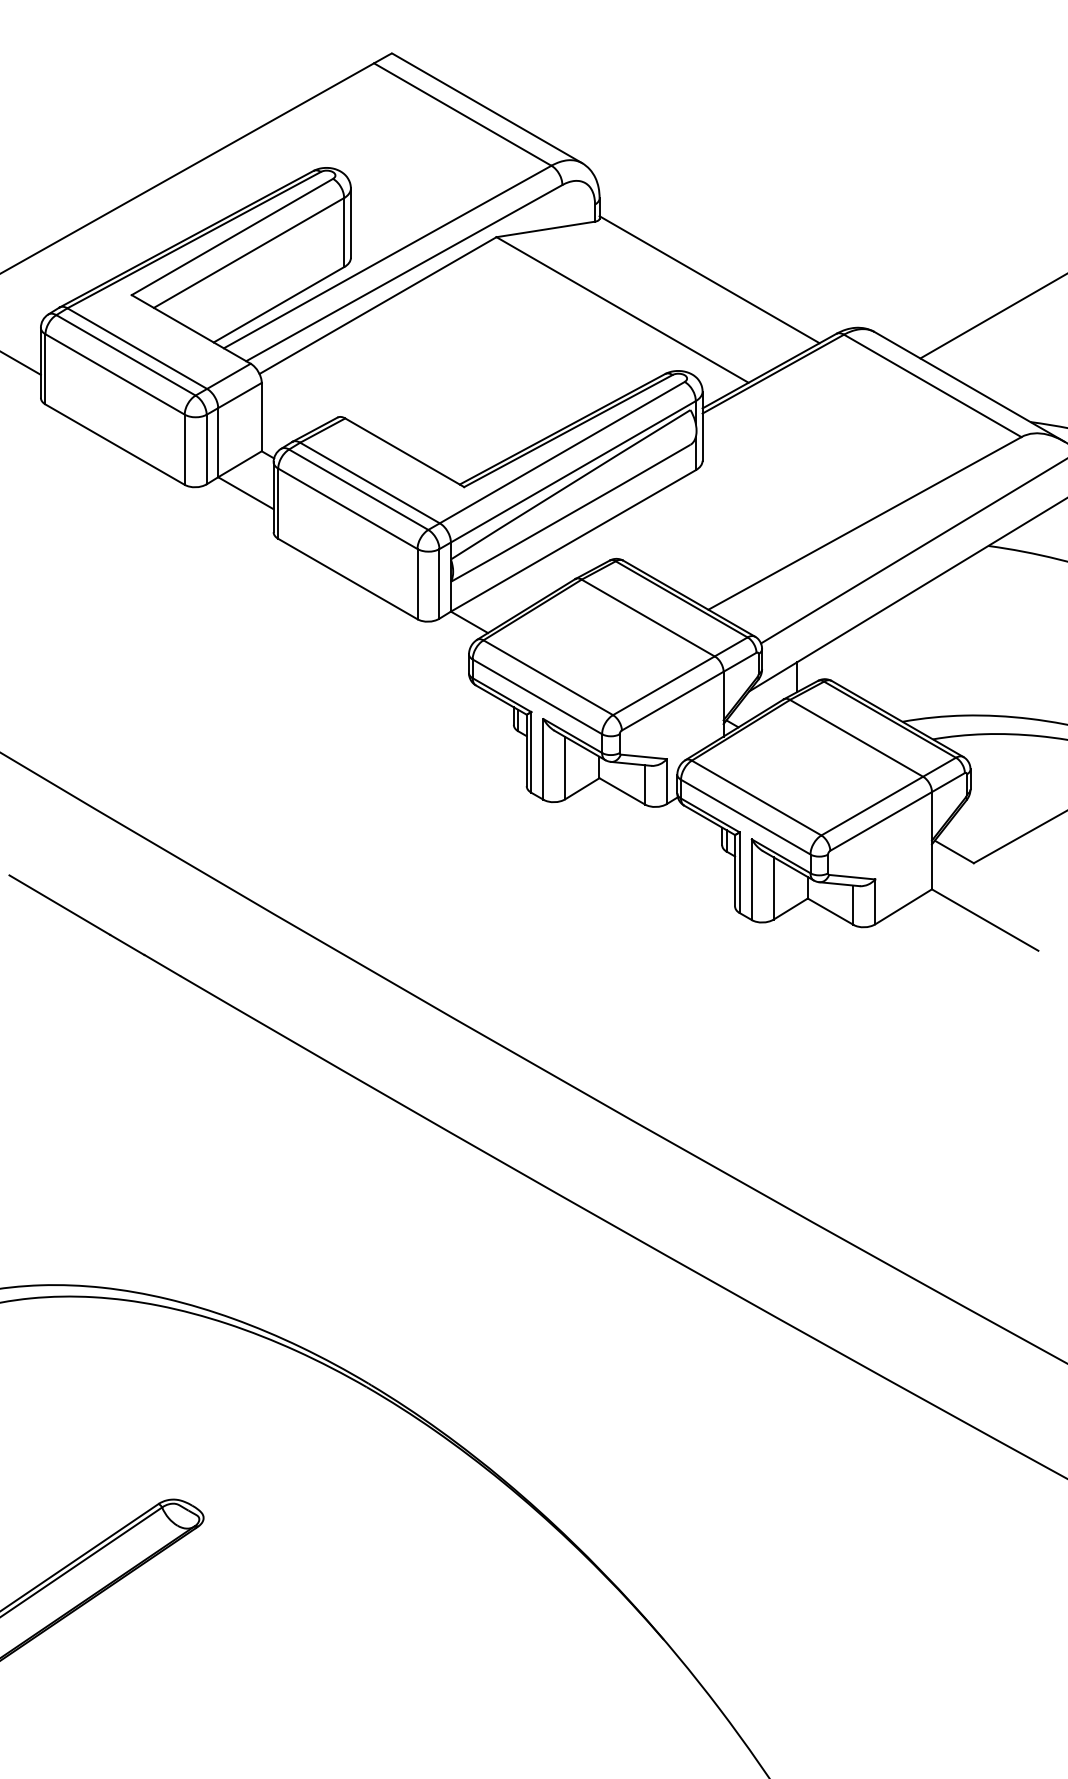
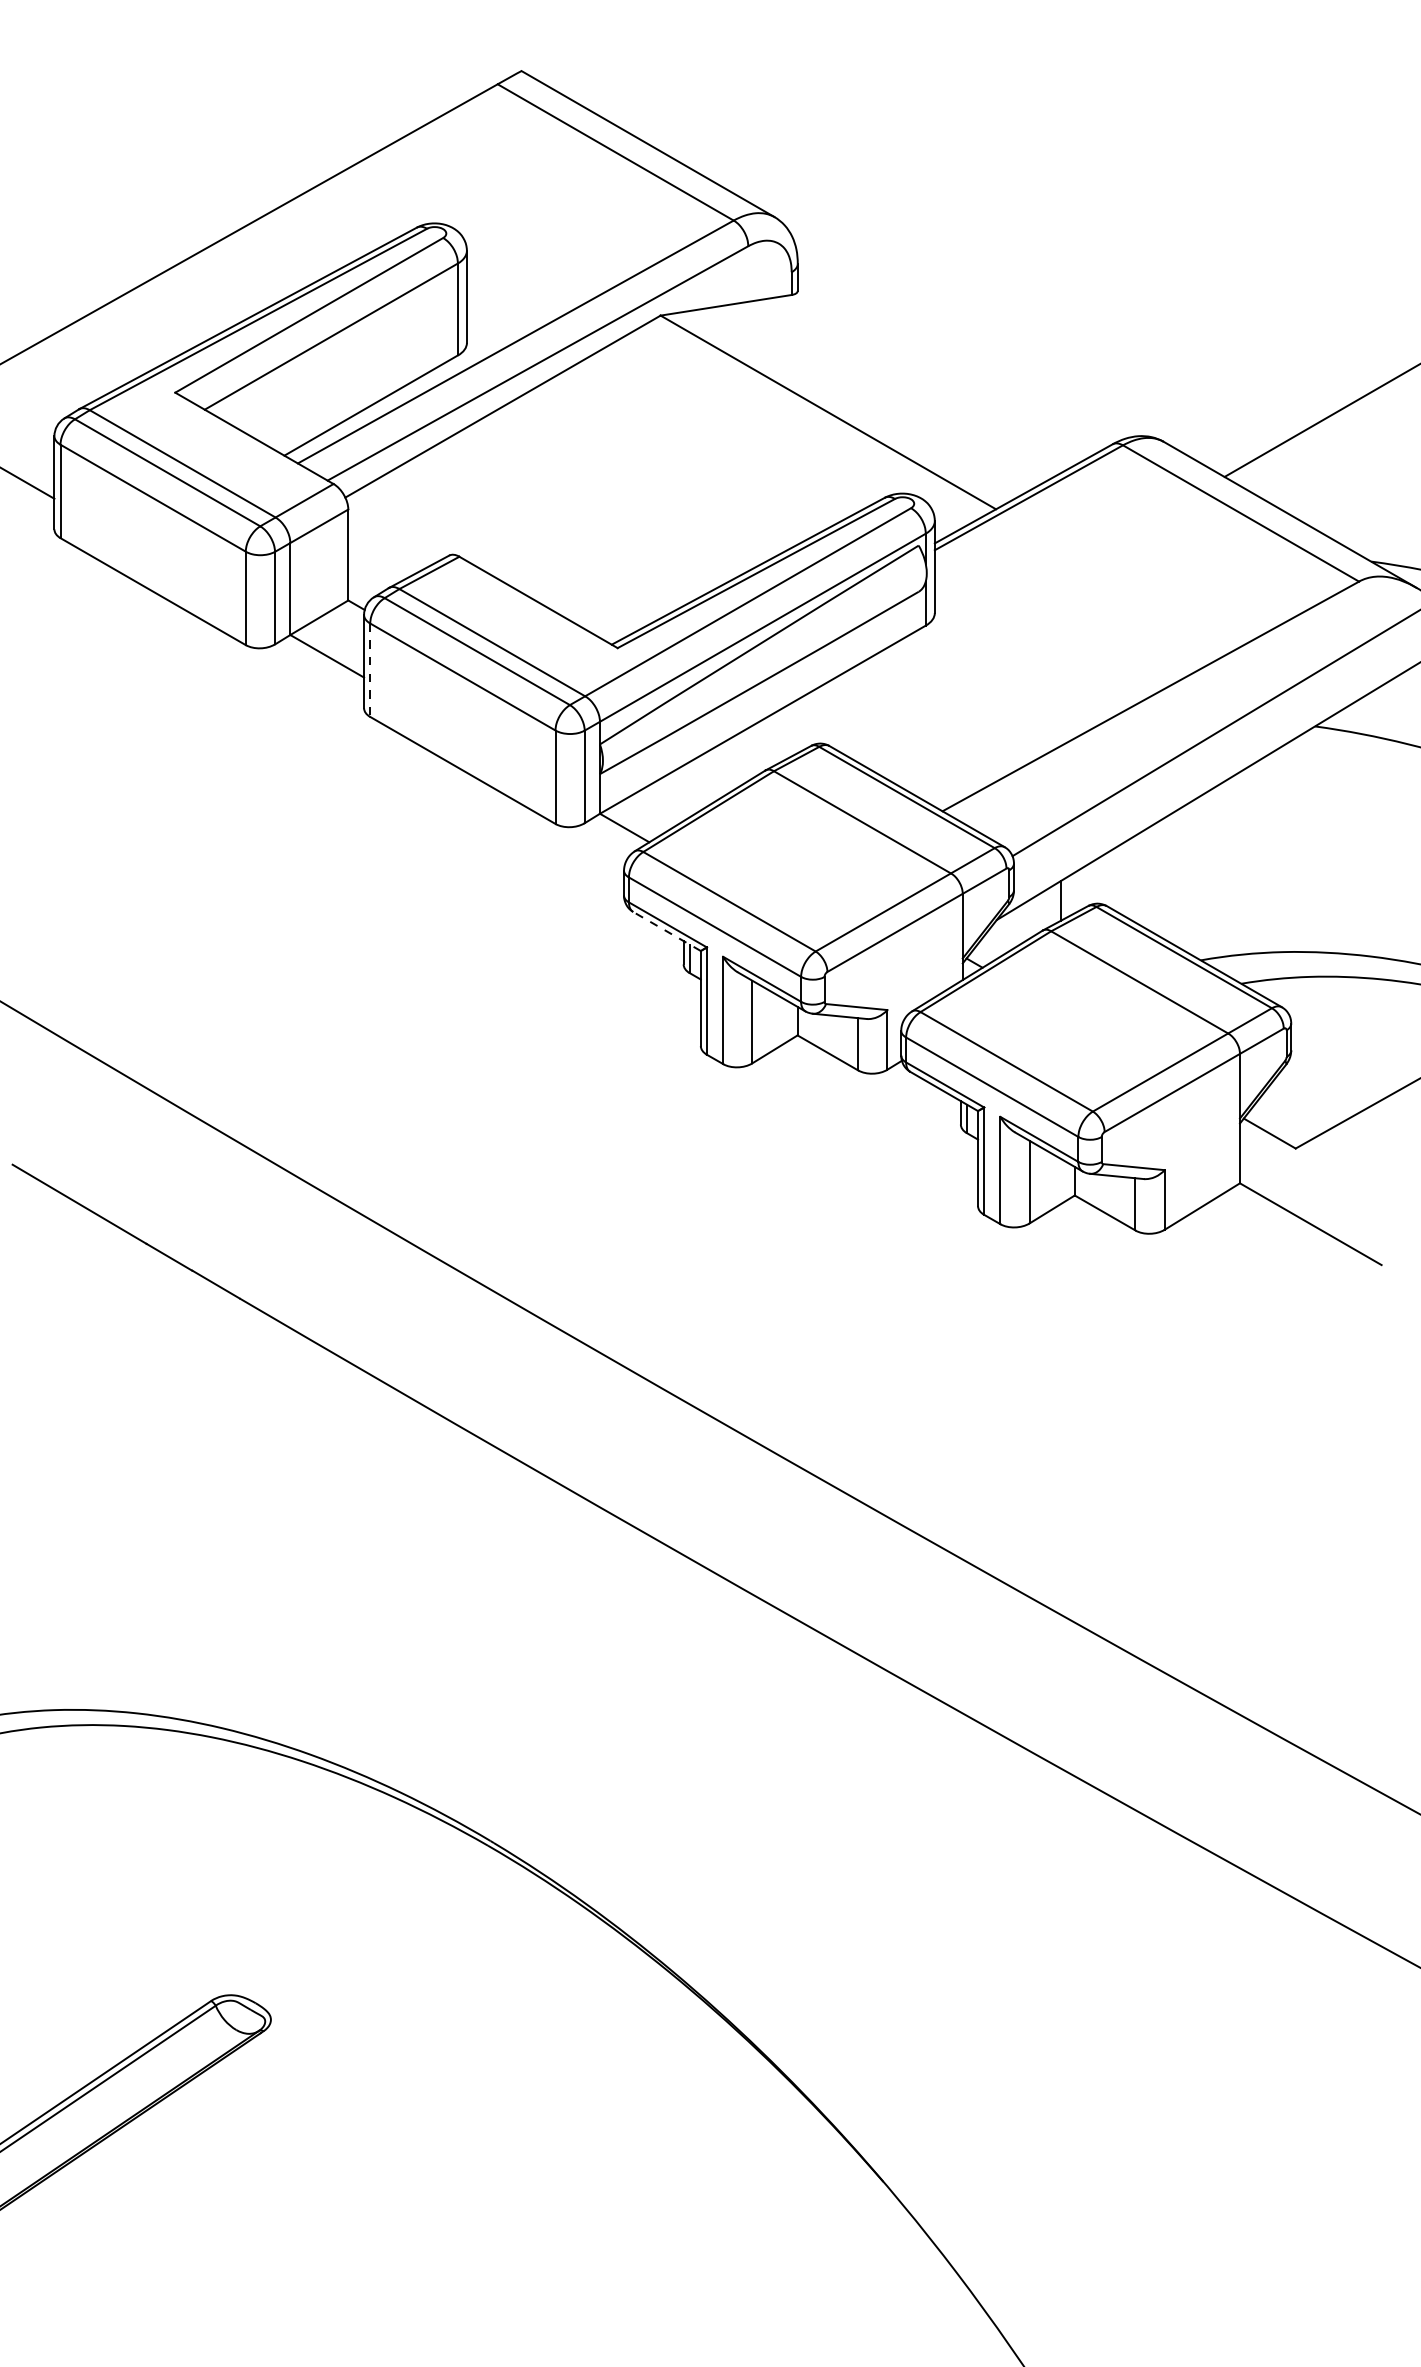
line: (709, 279) -> (943, 371), removed
line: (278, 503) -> (370, 670), solid -> dashed
line: (500, 700) -> (666, 931), solid -> dashed

